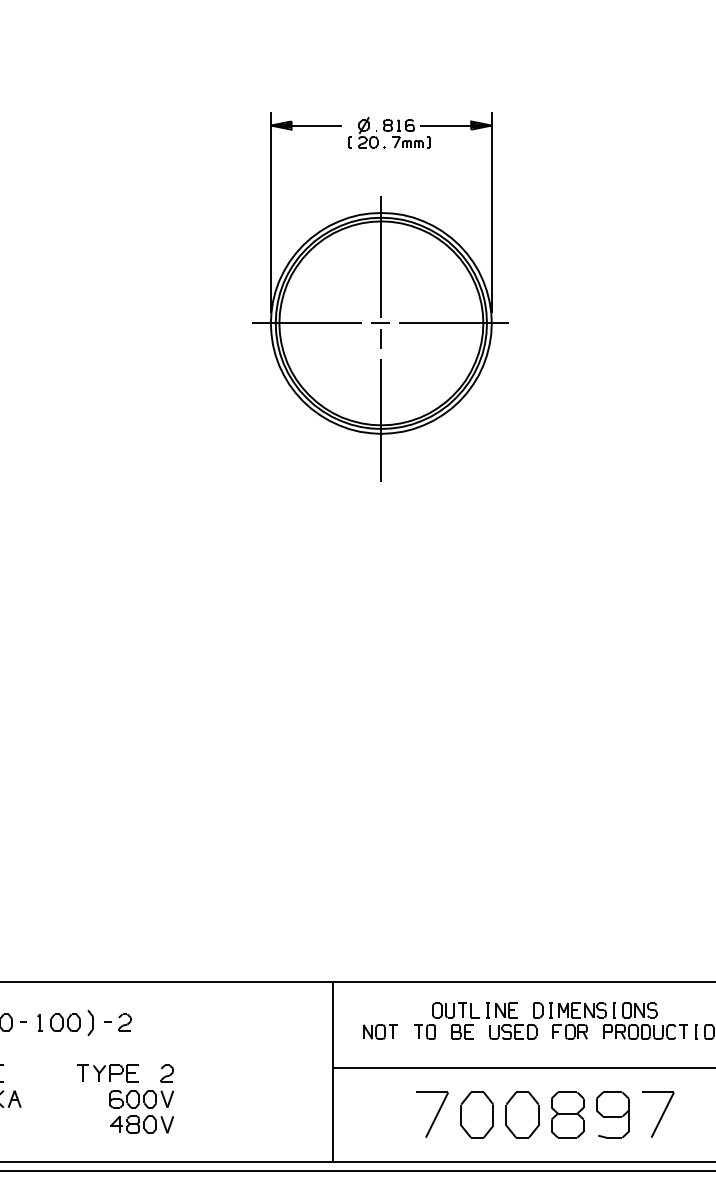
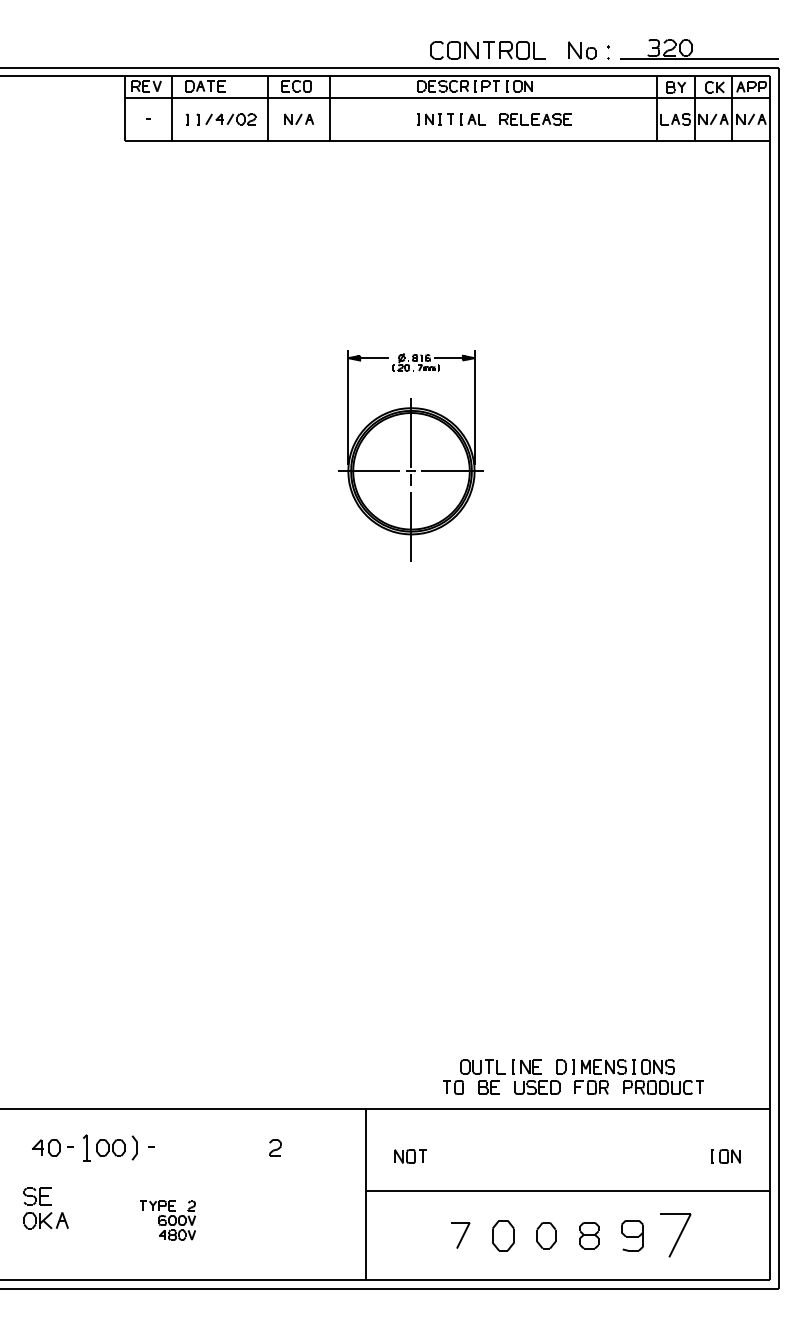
part: (379, 297) -> (410, 456), size x0.6
part: (550, 1020) -> (573, 1076), moved
part: (38, 1022) -> (85, 1147), size x1.6
part: (125, 1022) -> (275, 1147), moved
part: (125, 1099) -> (167, 1220), size x0.6
part: (432, 1114) -> (460, 1235), size x0.6
part: (477, 1114) -> (503, 1235), size x0.7
part: (522, 1114) -> (546, 1235), size x0.6
part: (567, 1114) -> (589, 1235), size x0.6
part: (612, 1114) -> (632, 1235), size x0.7

